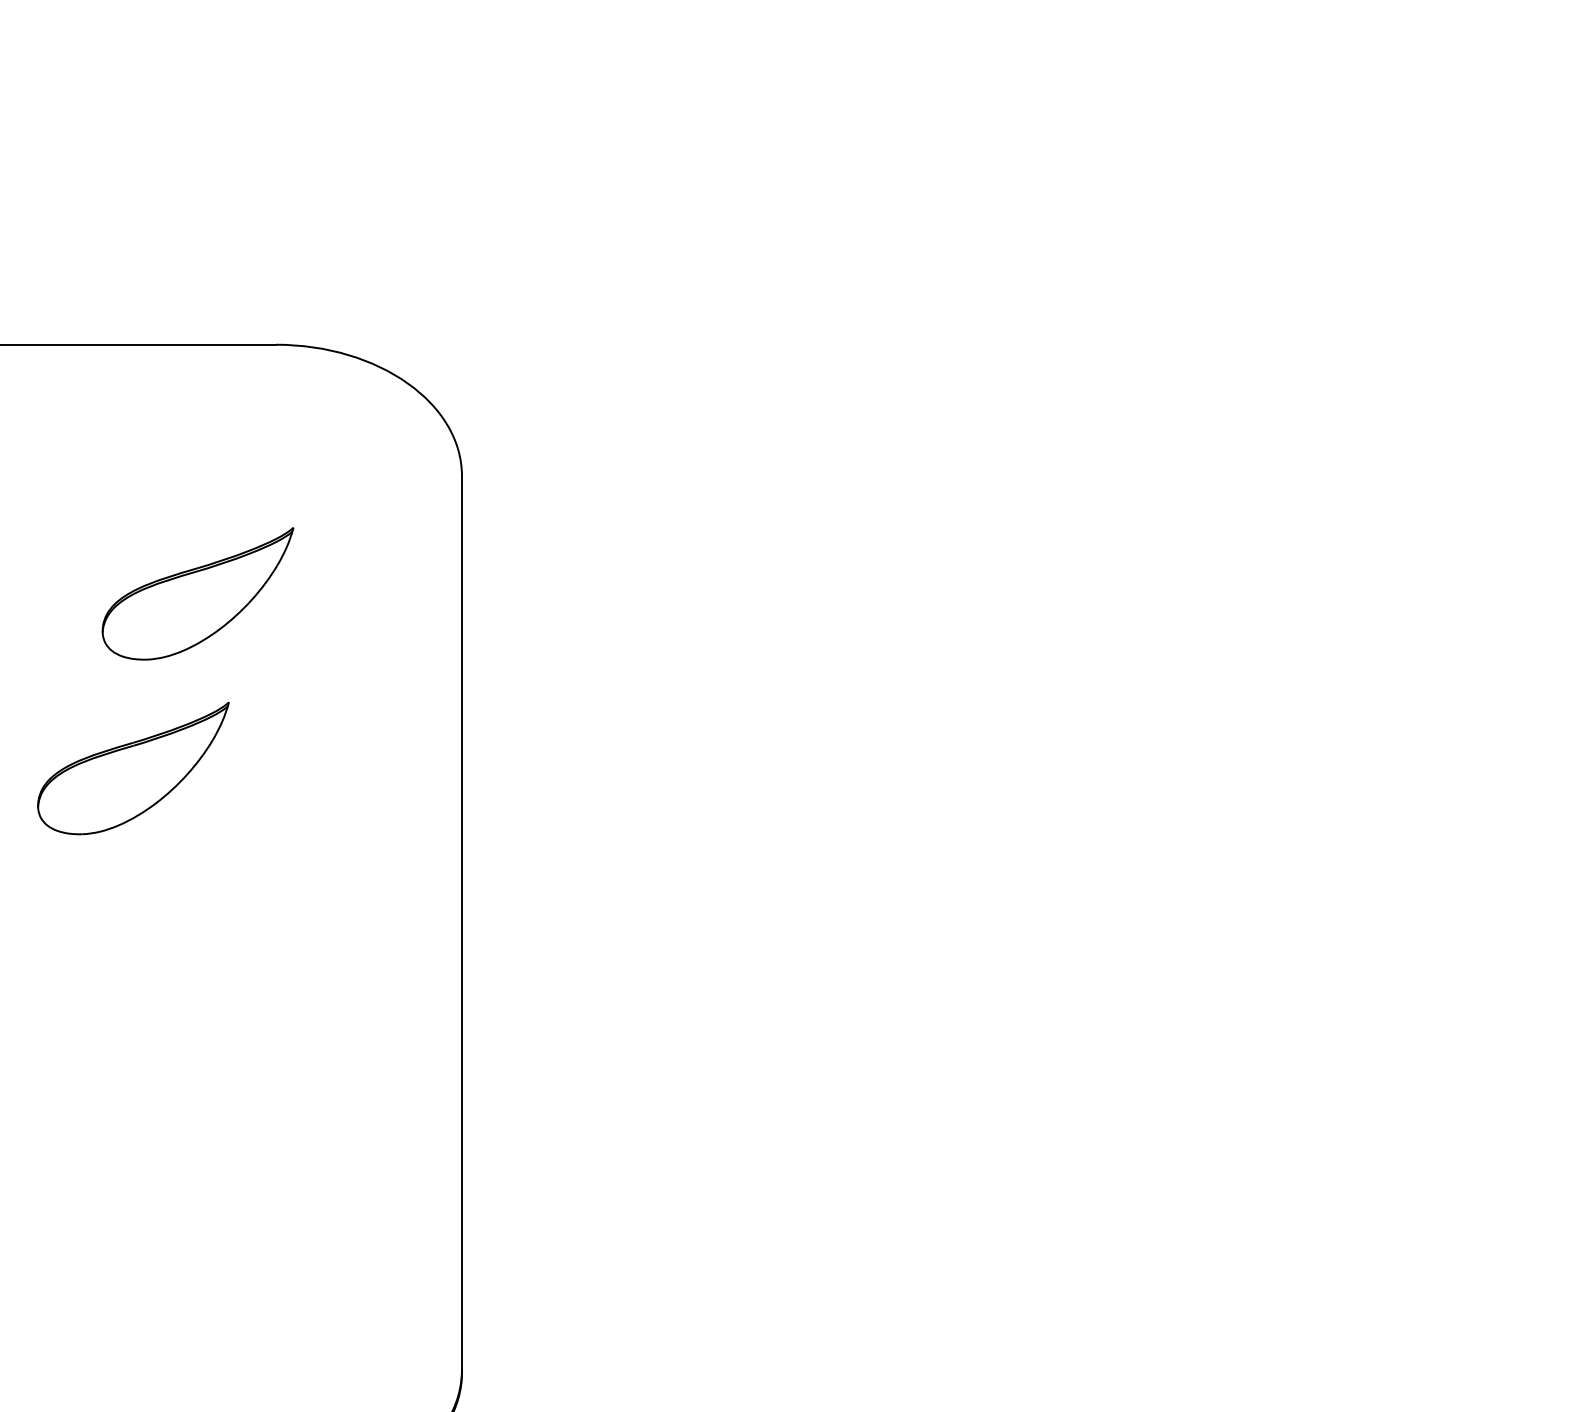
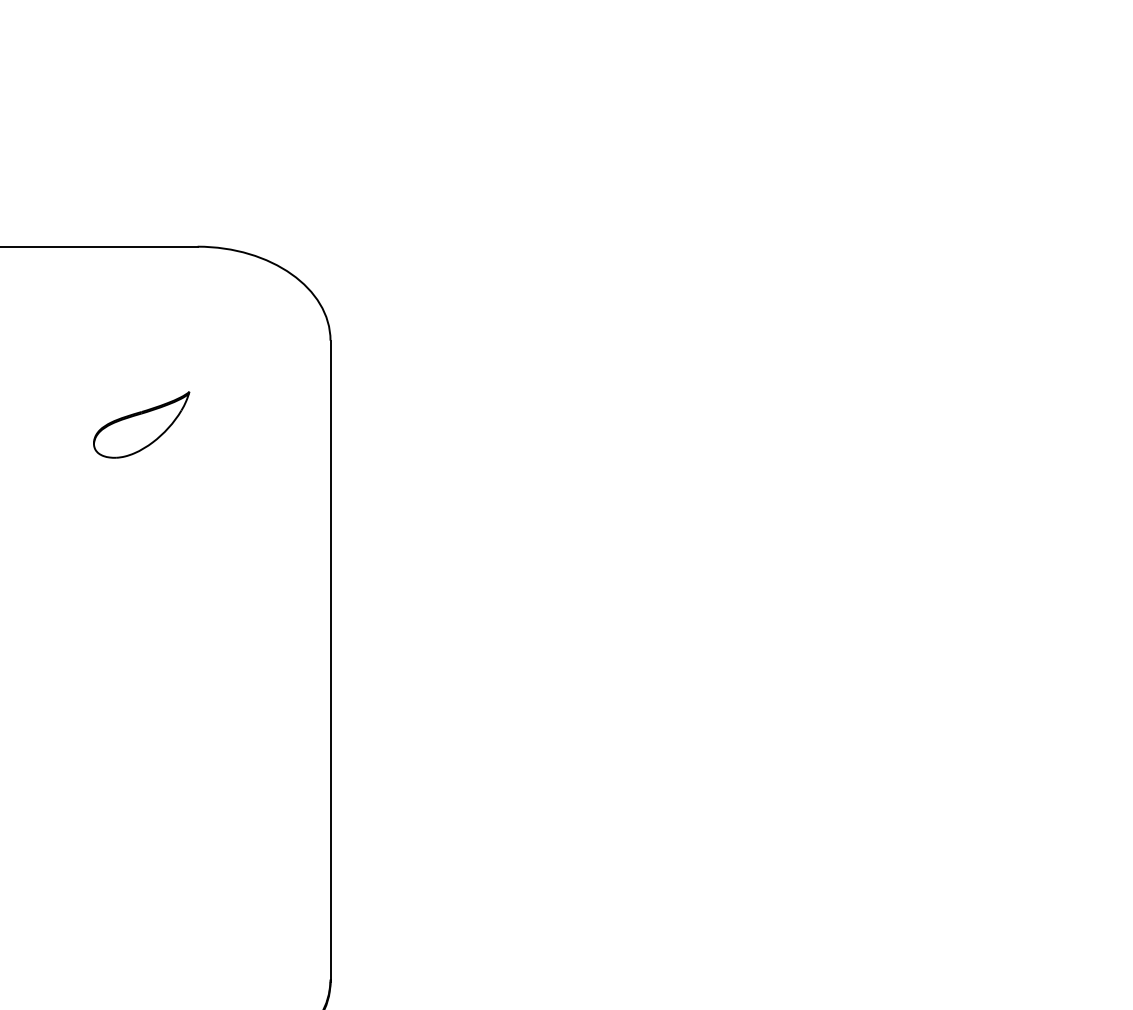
part: (197, 593) -> (141, 424), size x0.7
part: (133, 768) -> (95, 549), removed

